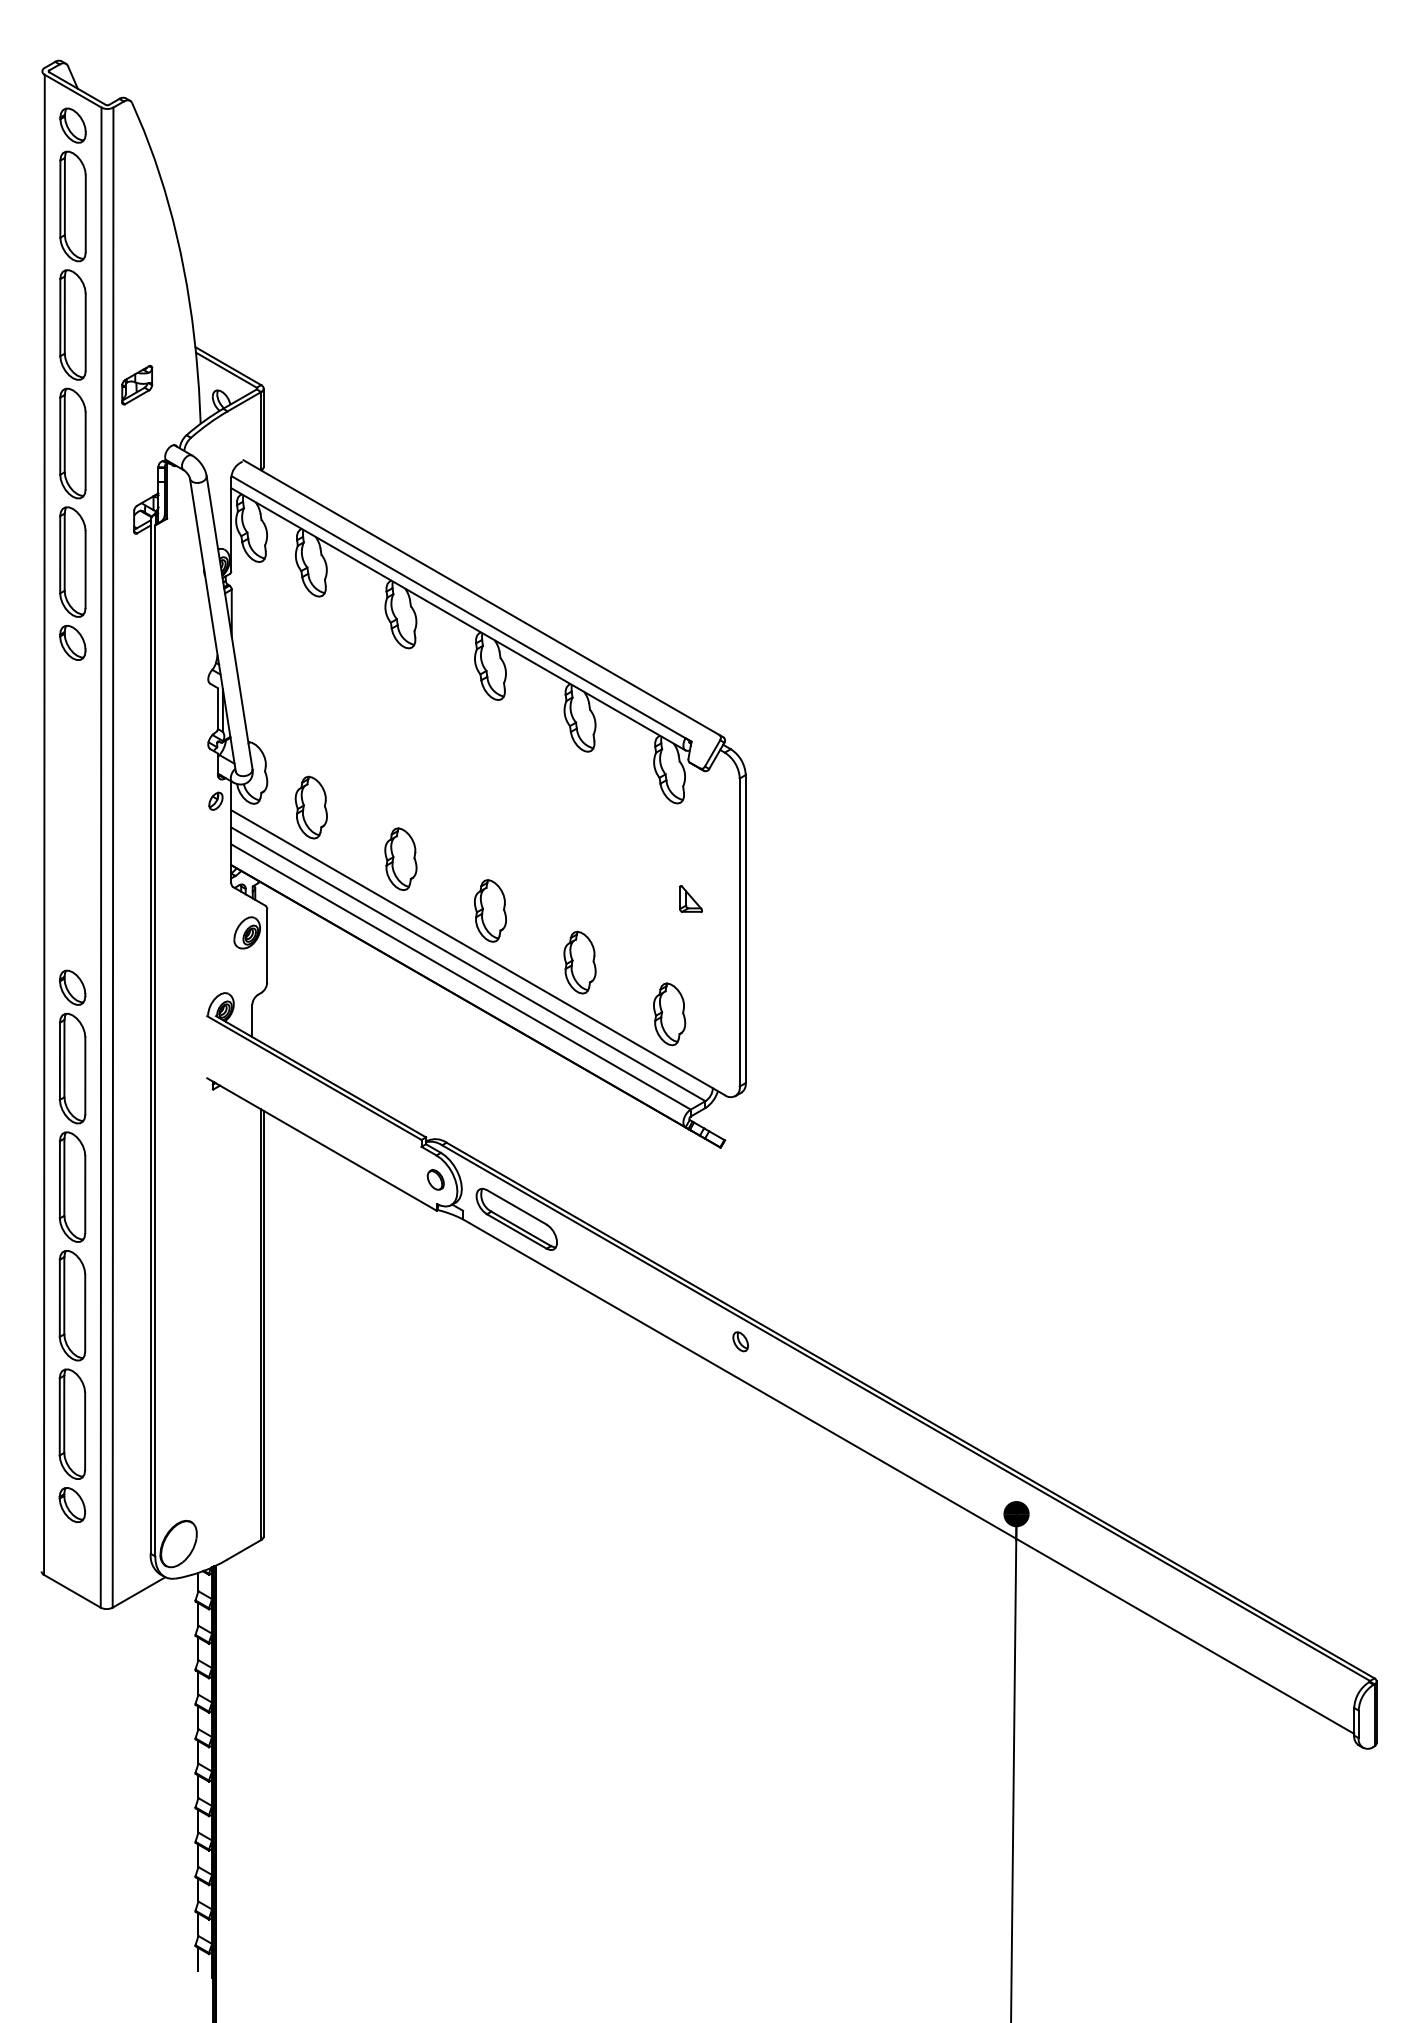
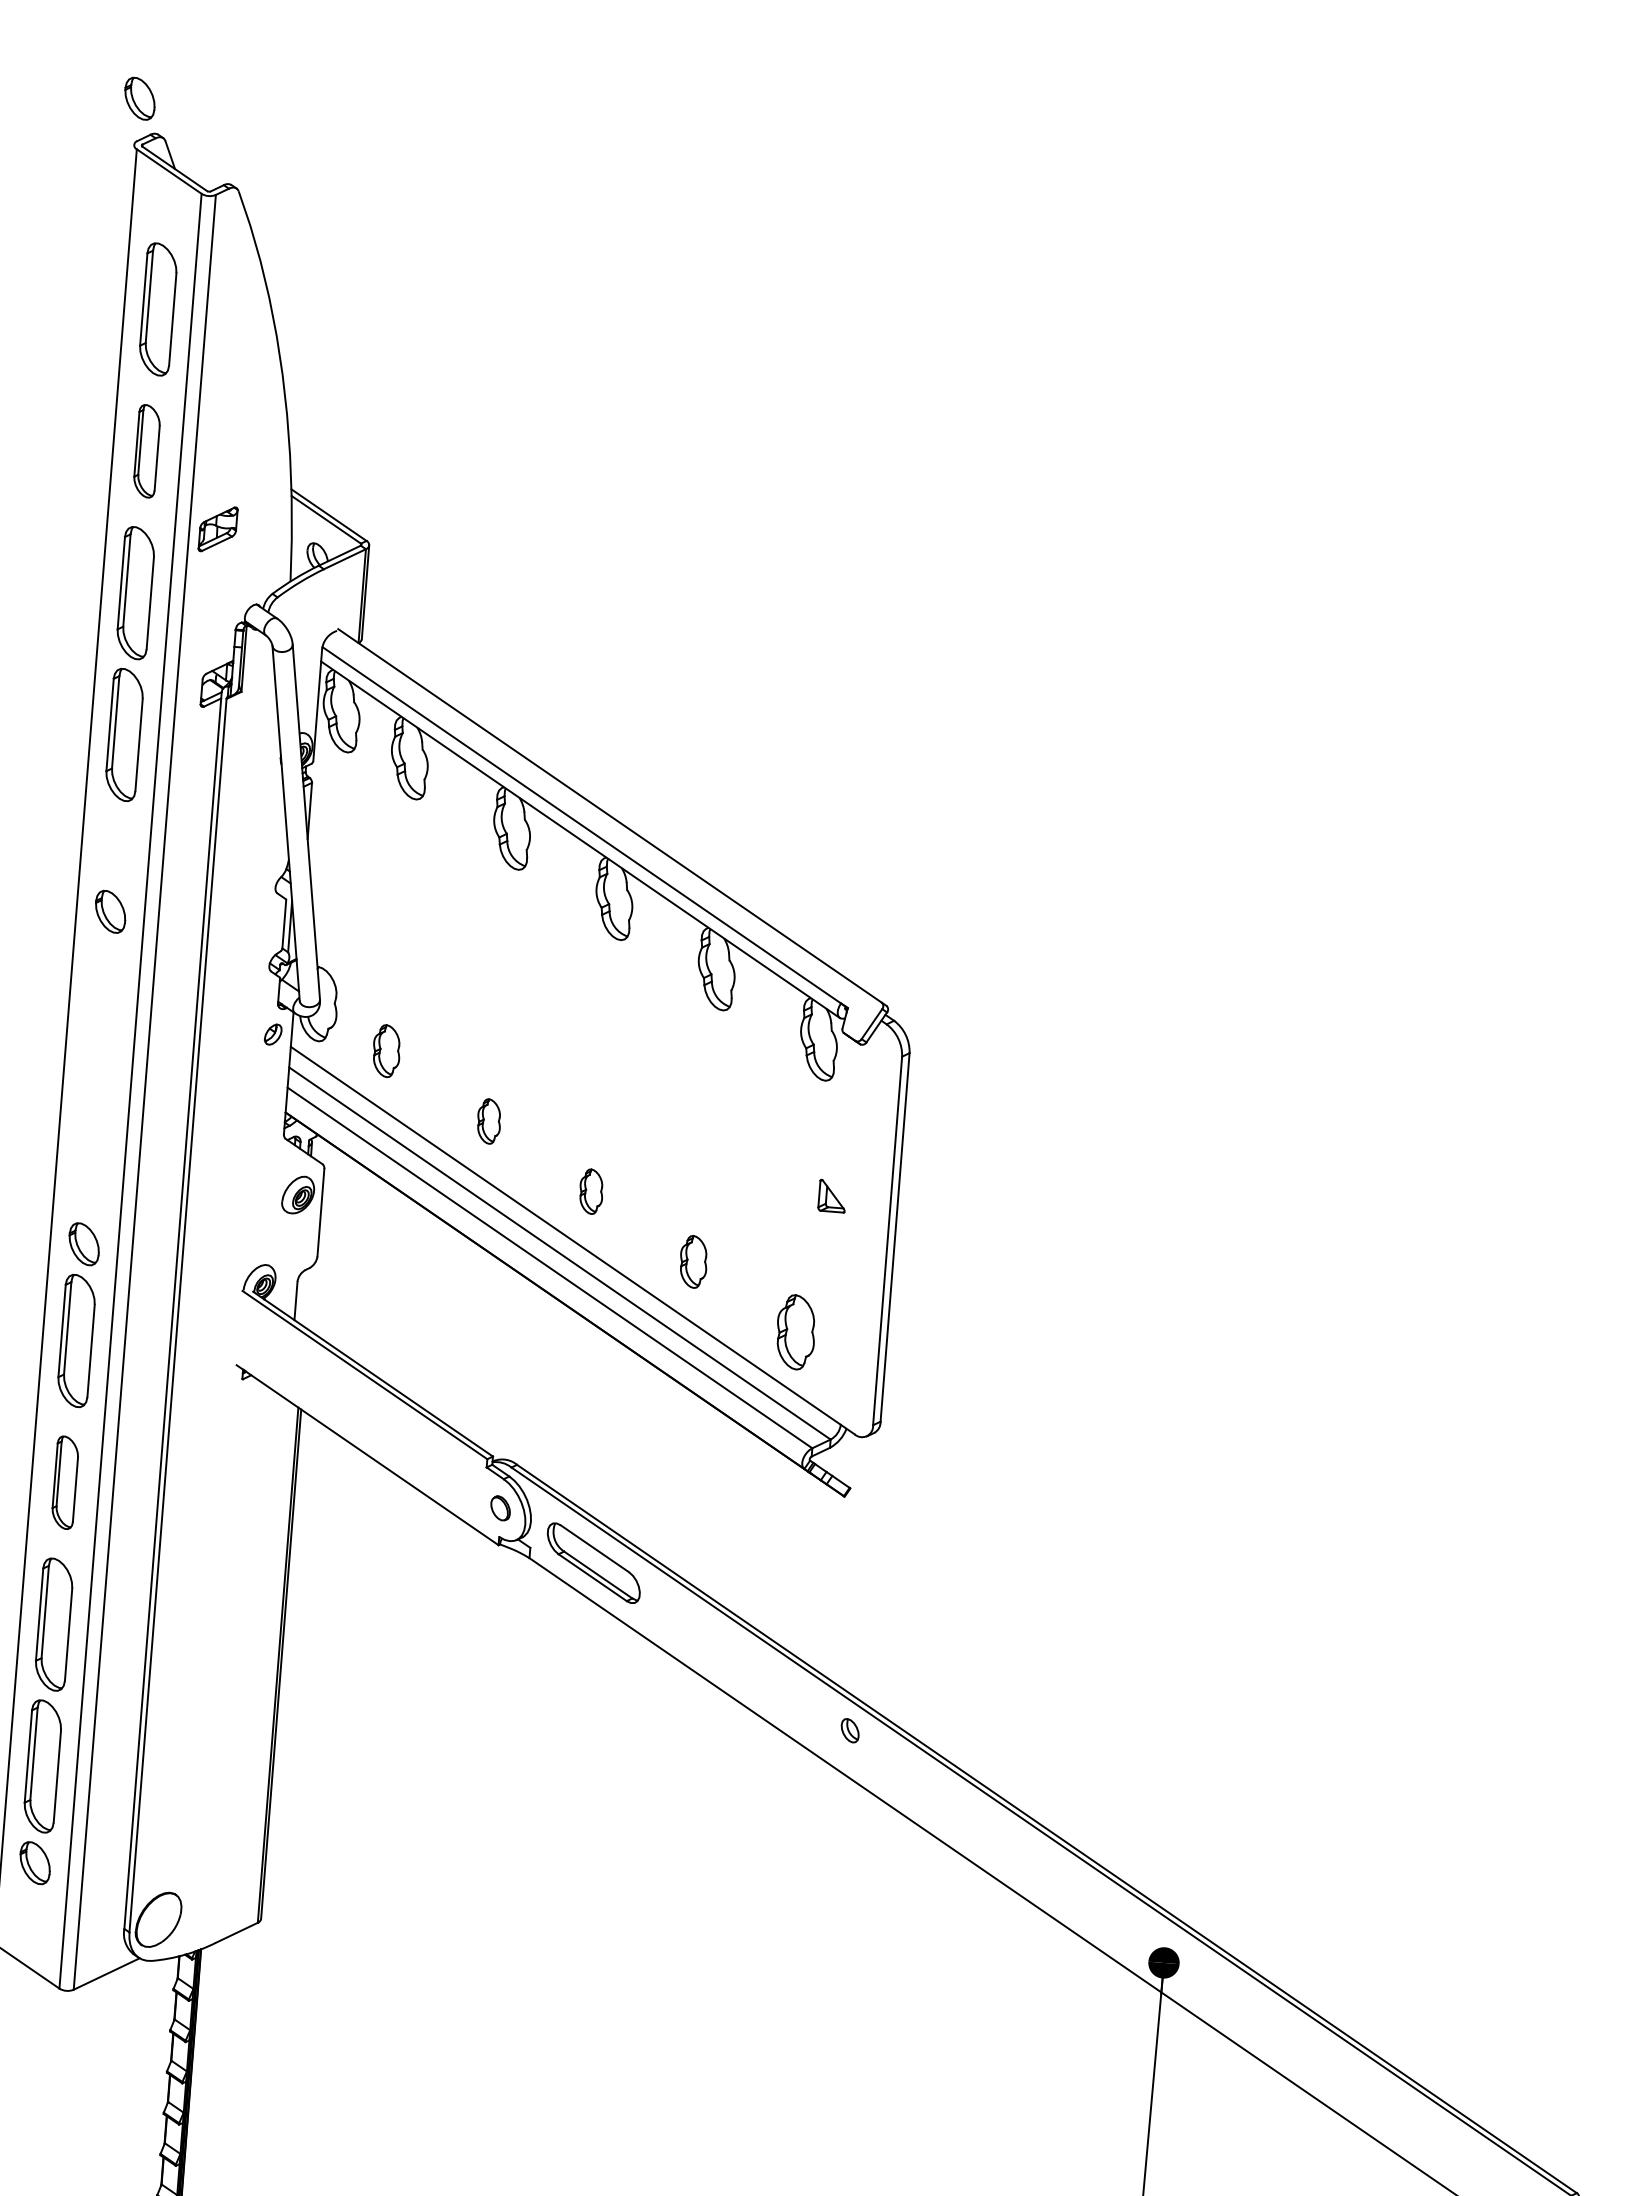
part: (72, 125) -> (139, 98), moved
part: (72, 324) -> (146, 450), size x0.7
part: (72, 642) -> (110, 911), moved
part: (310, 807) -> (385, 1050), size x0.7
part: (400, 859) -> (488, 1121), size x0.6
part: (490, 910) -> (591, 1191), size x0.6
part: (579, 962) -> (693, 1261), size x0.7
part: (72, 1186) -> (65, 1482), size x0.7

